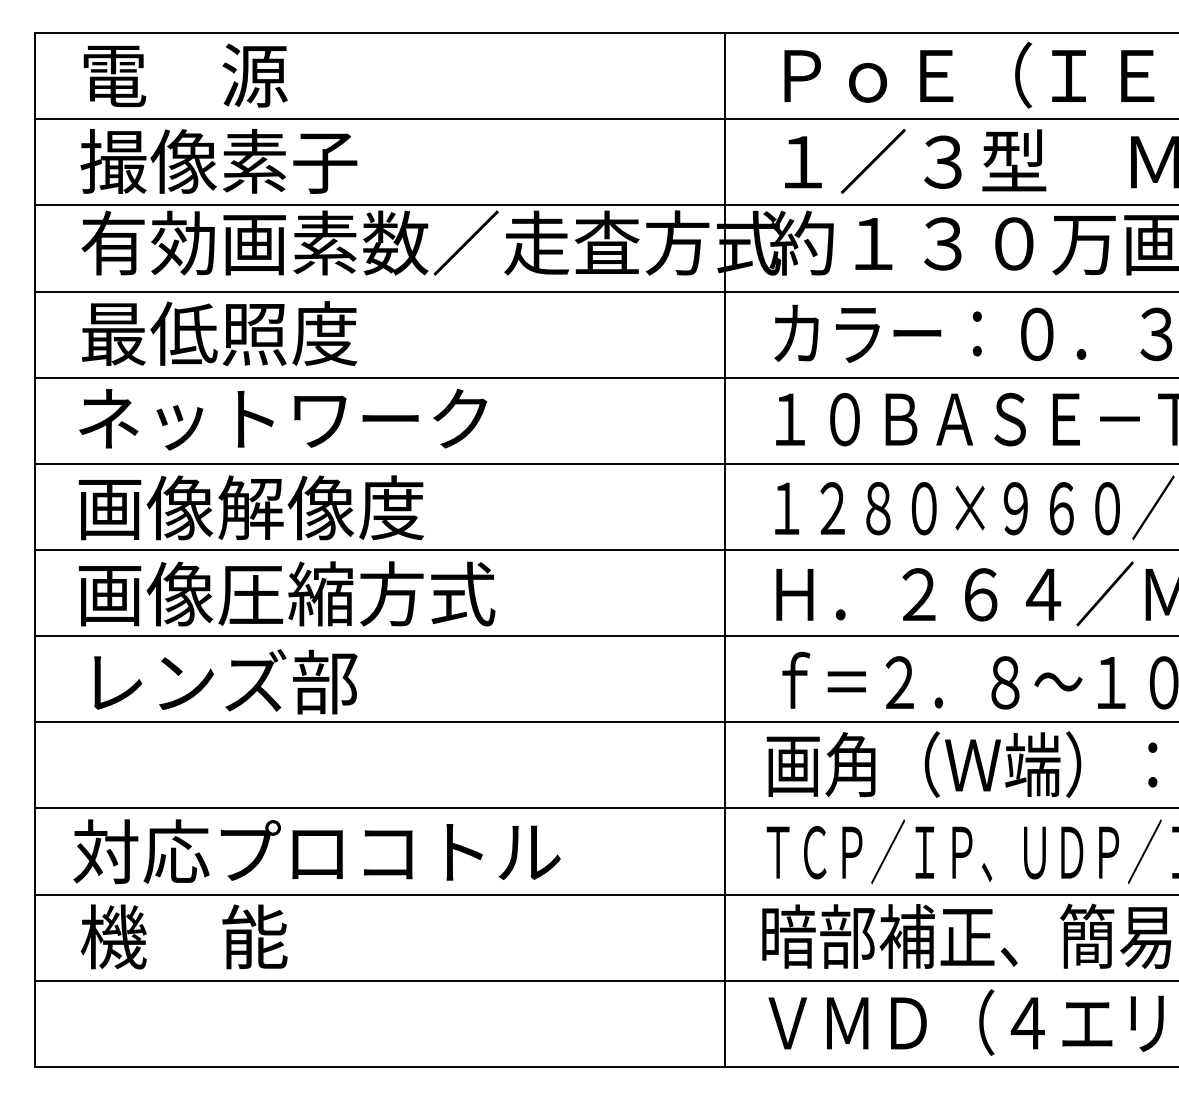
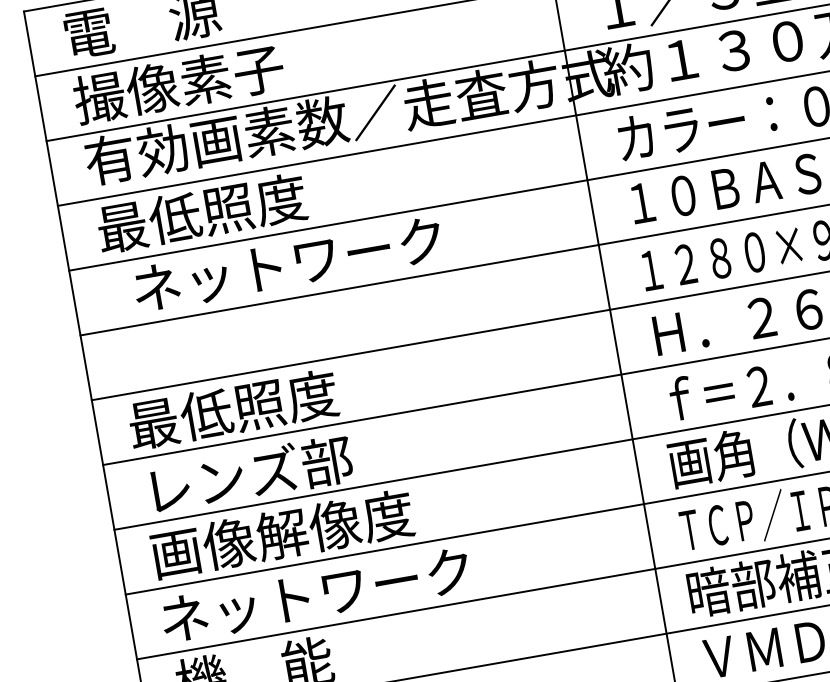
text: (283, 419) -> (288, 264), moved
text: (251, 507) -> (282, 533), moved
text: (286, 593) -> (286, 399), 画像圧縮方式 -> 最低照度
text: (316, 851) -> (342, 590), 対応プロコトル -> ネットワーク

